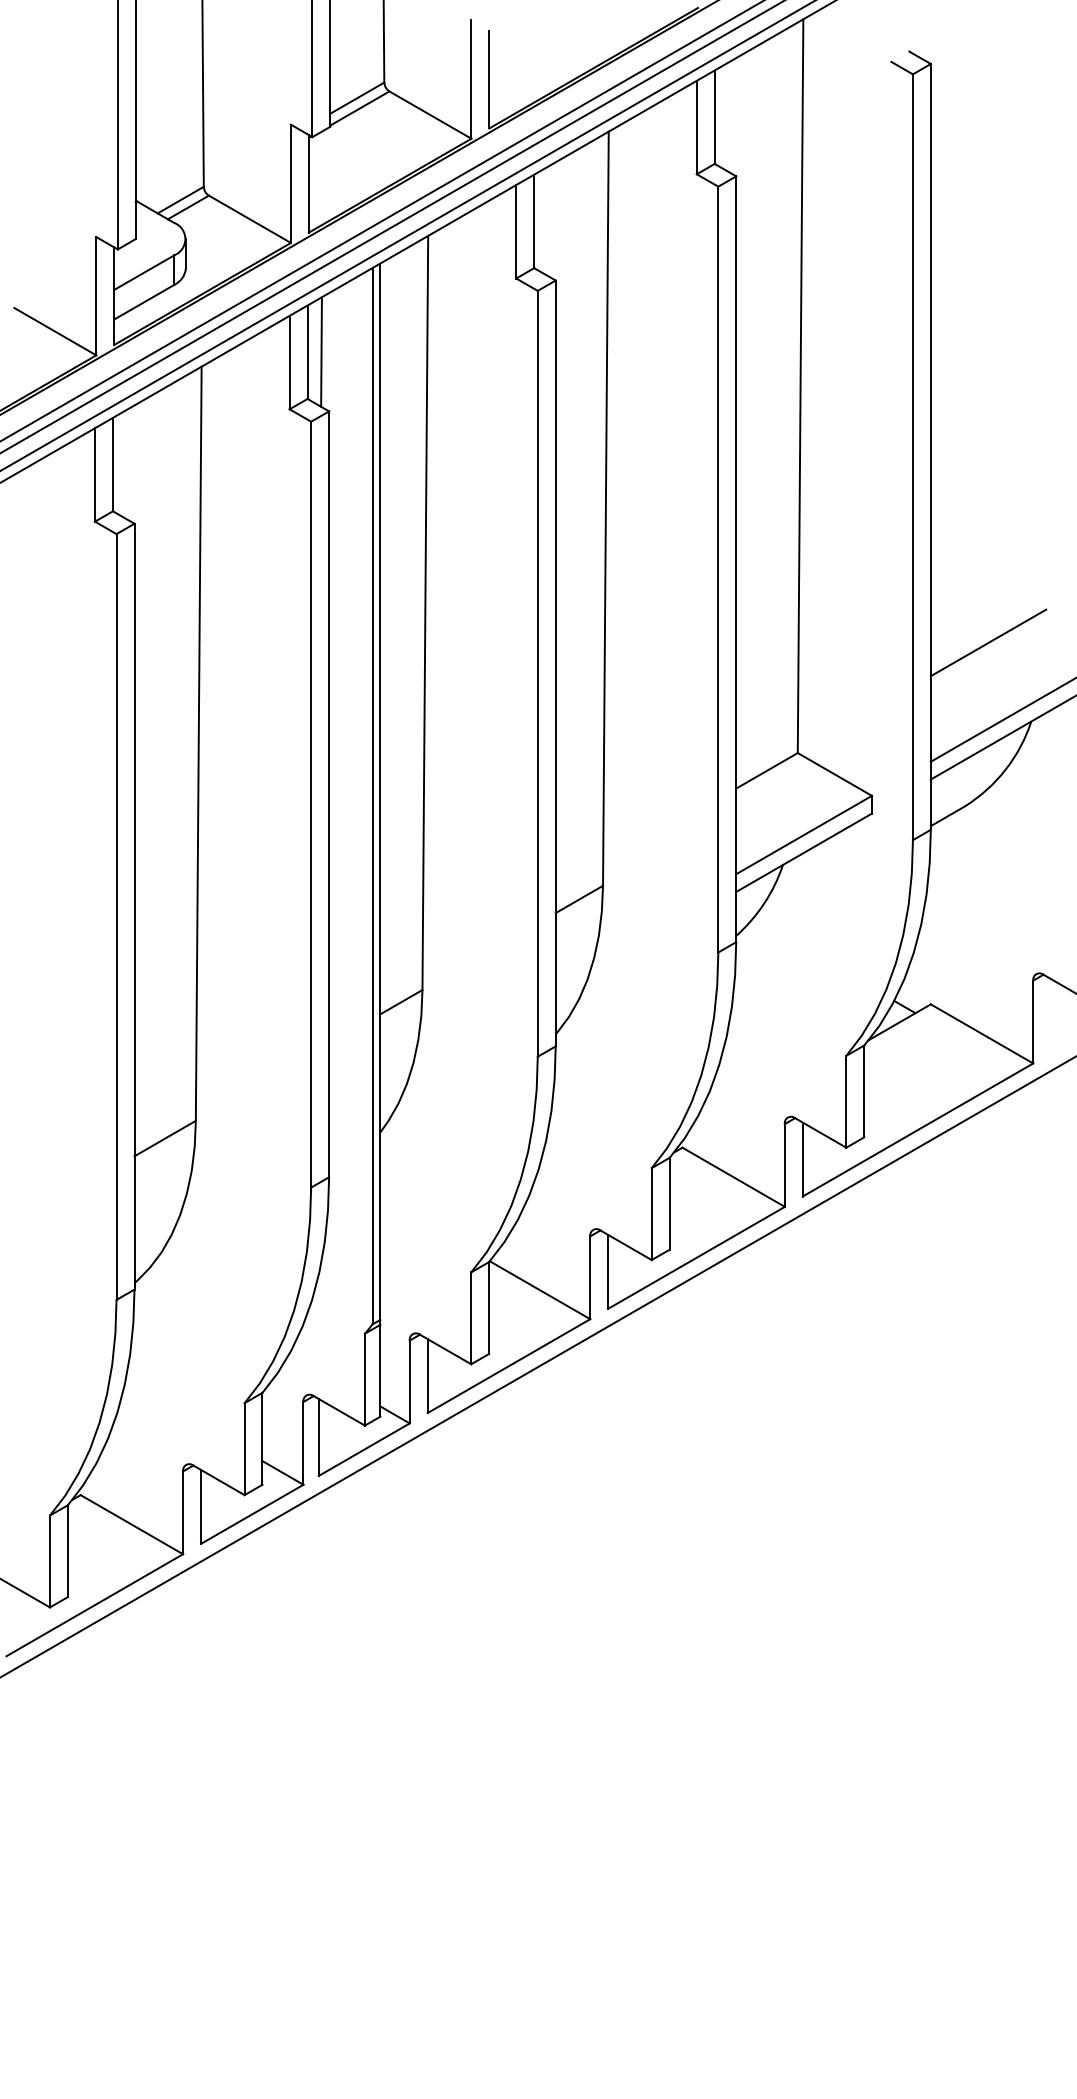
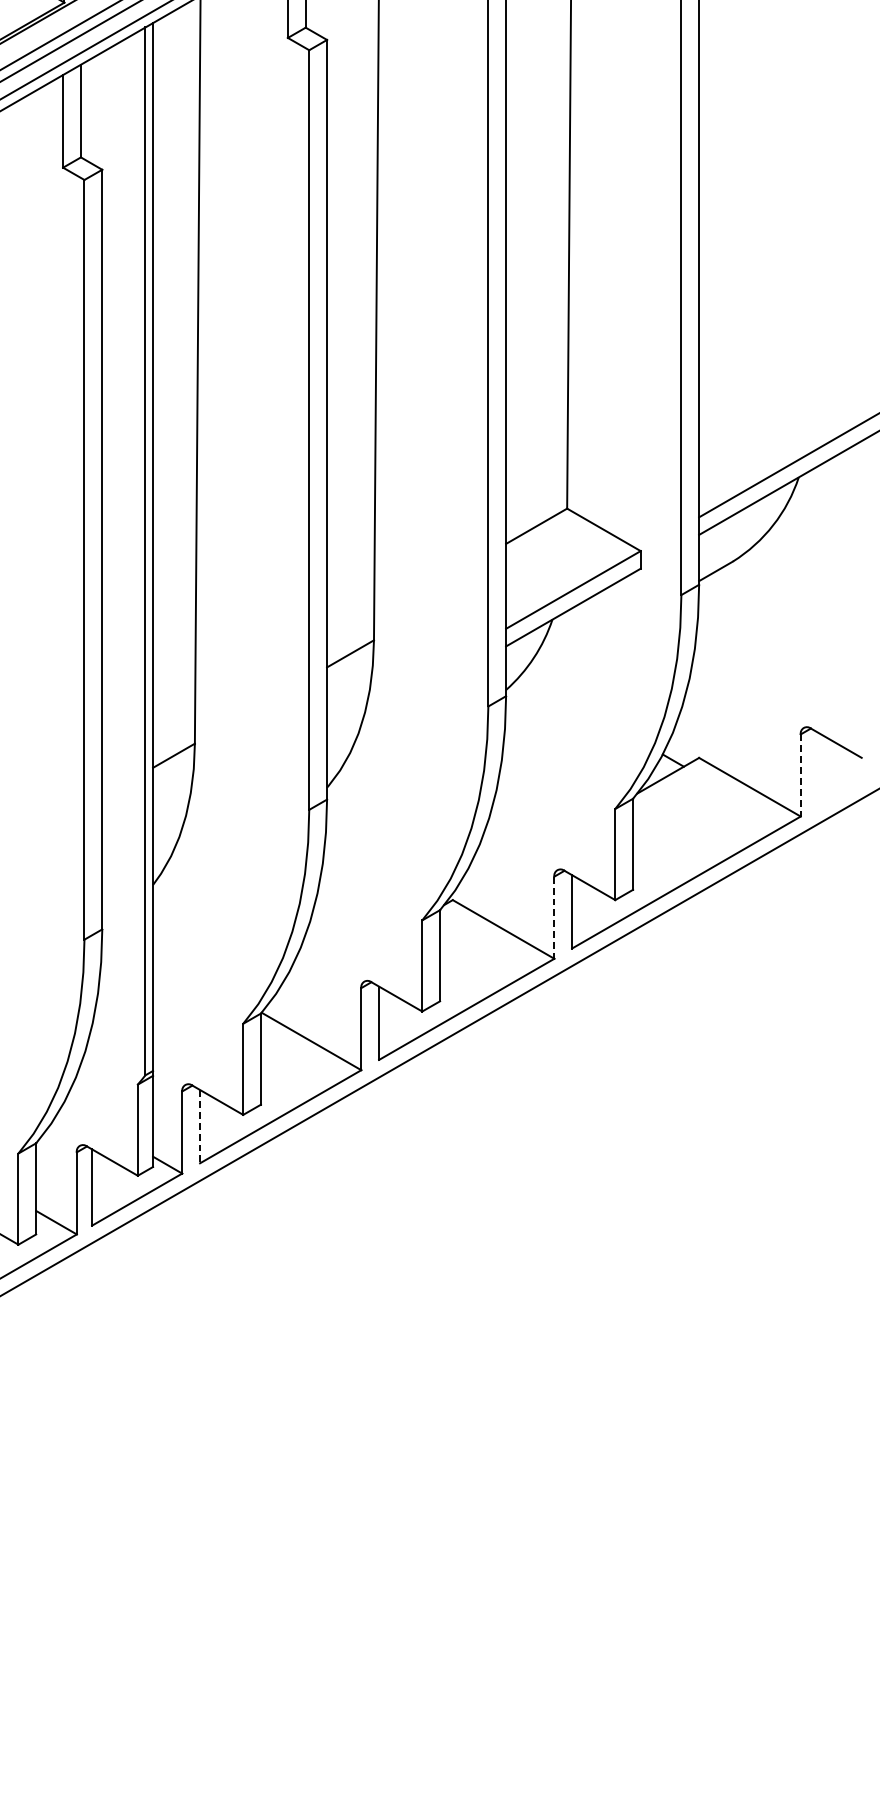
line: (321, 351) -> (94, 110), removed
line: (988, 642) -> (756, 398), removed
line: (1033, 1022) -> (800, 775), solid -> dashed
line: (784, 1165) -> (553, 917), solid -> dashed
line: (427, 1376) -> (199, 1127), solid -> dashed

